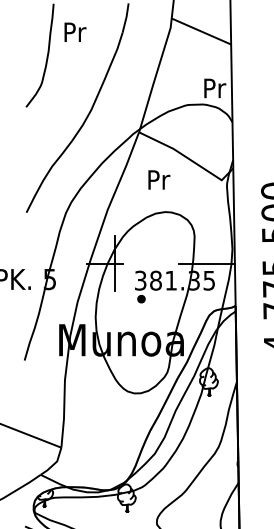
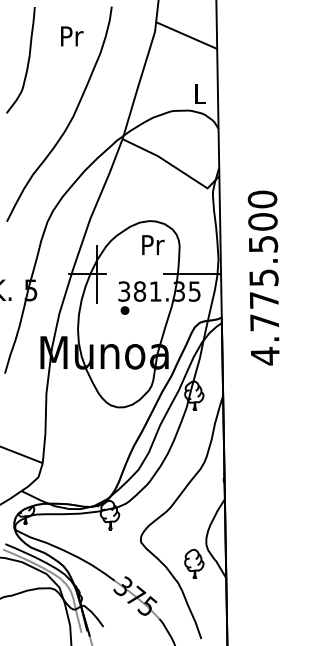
text: (75, 32) -> (72, 36), moved
text: (214, 87) -> (200, 93), Pr -> L
text: (159, 179) -> (153, 244), moved

